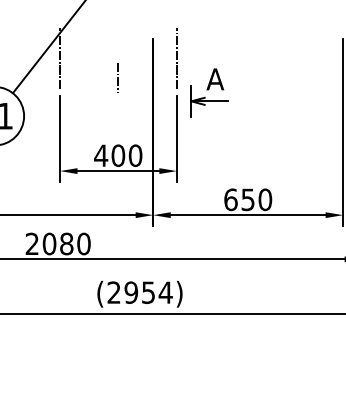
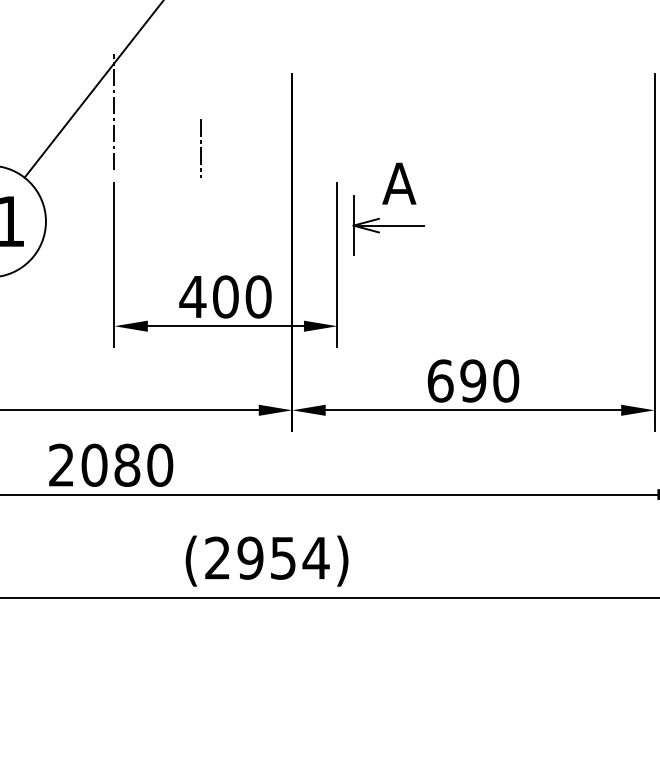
line: (176, 58) -> (336, 111), removed
line: (117, 77) -> (199, 147), moved
part: (209, 92) -> (388, 208), moved
text: (247, 199) -> (472, 380), 650 -> 690

